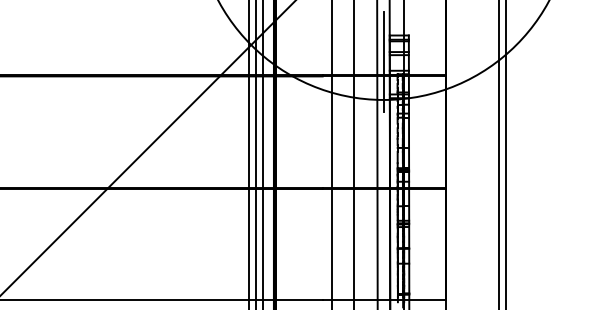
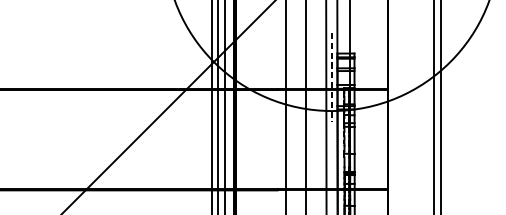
line: (383, 62) -> (331, 77), solid -> dashed

